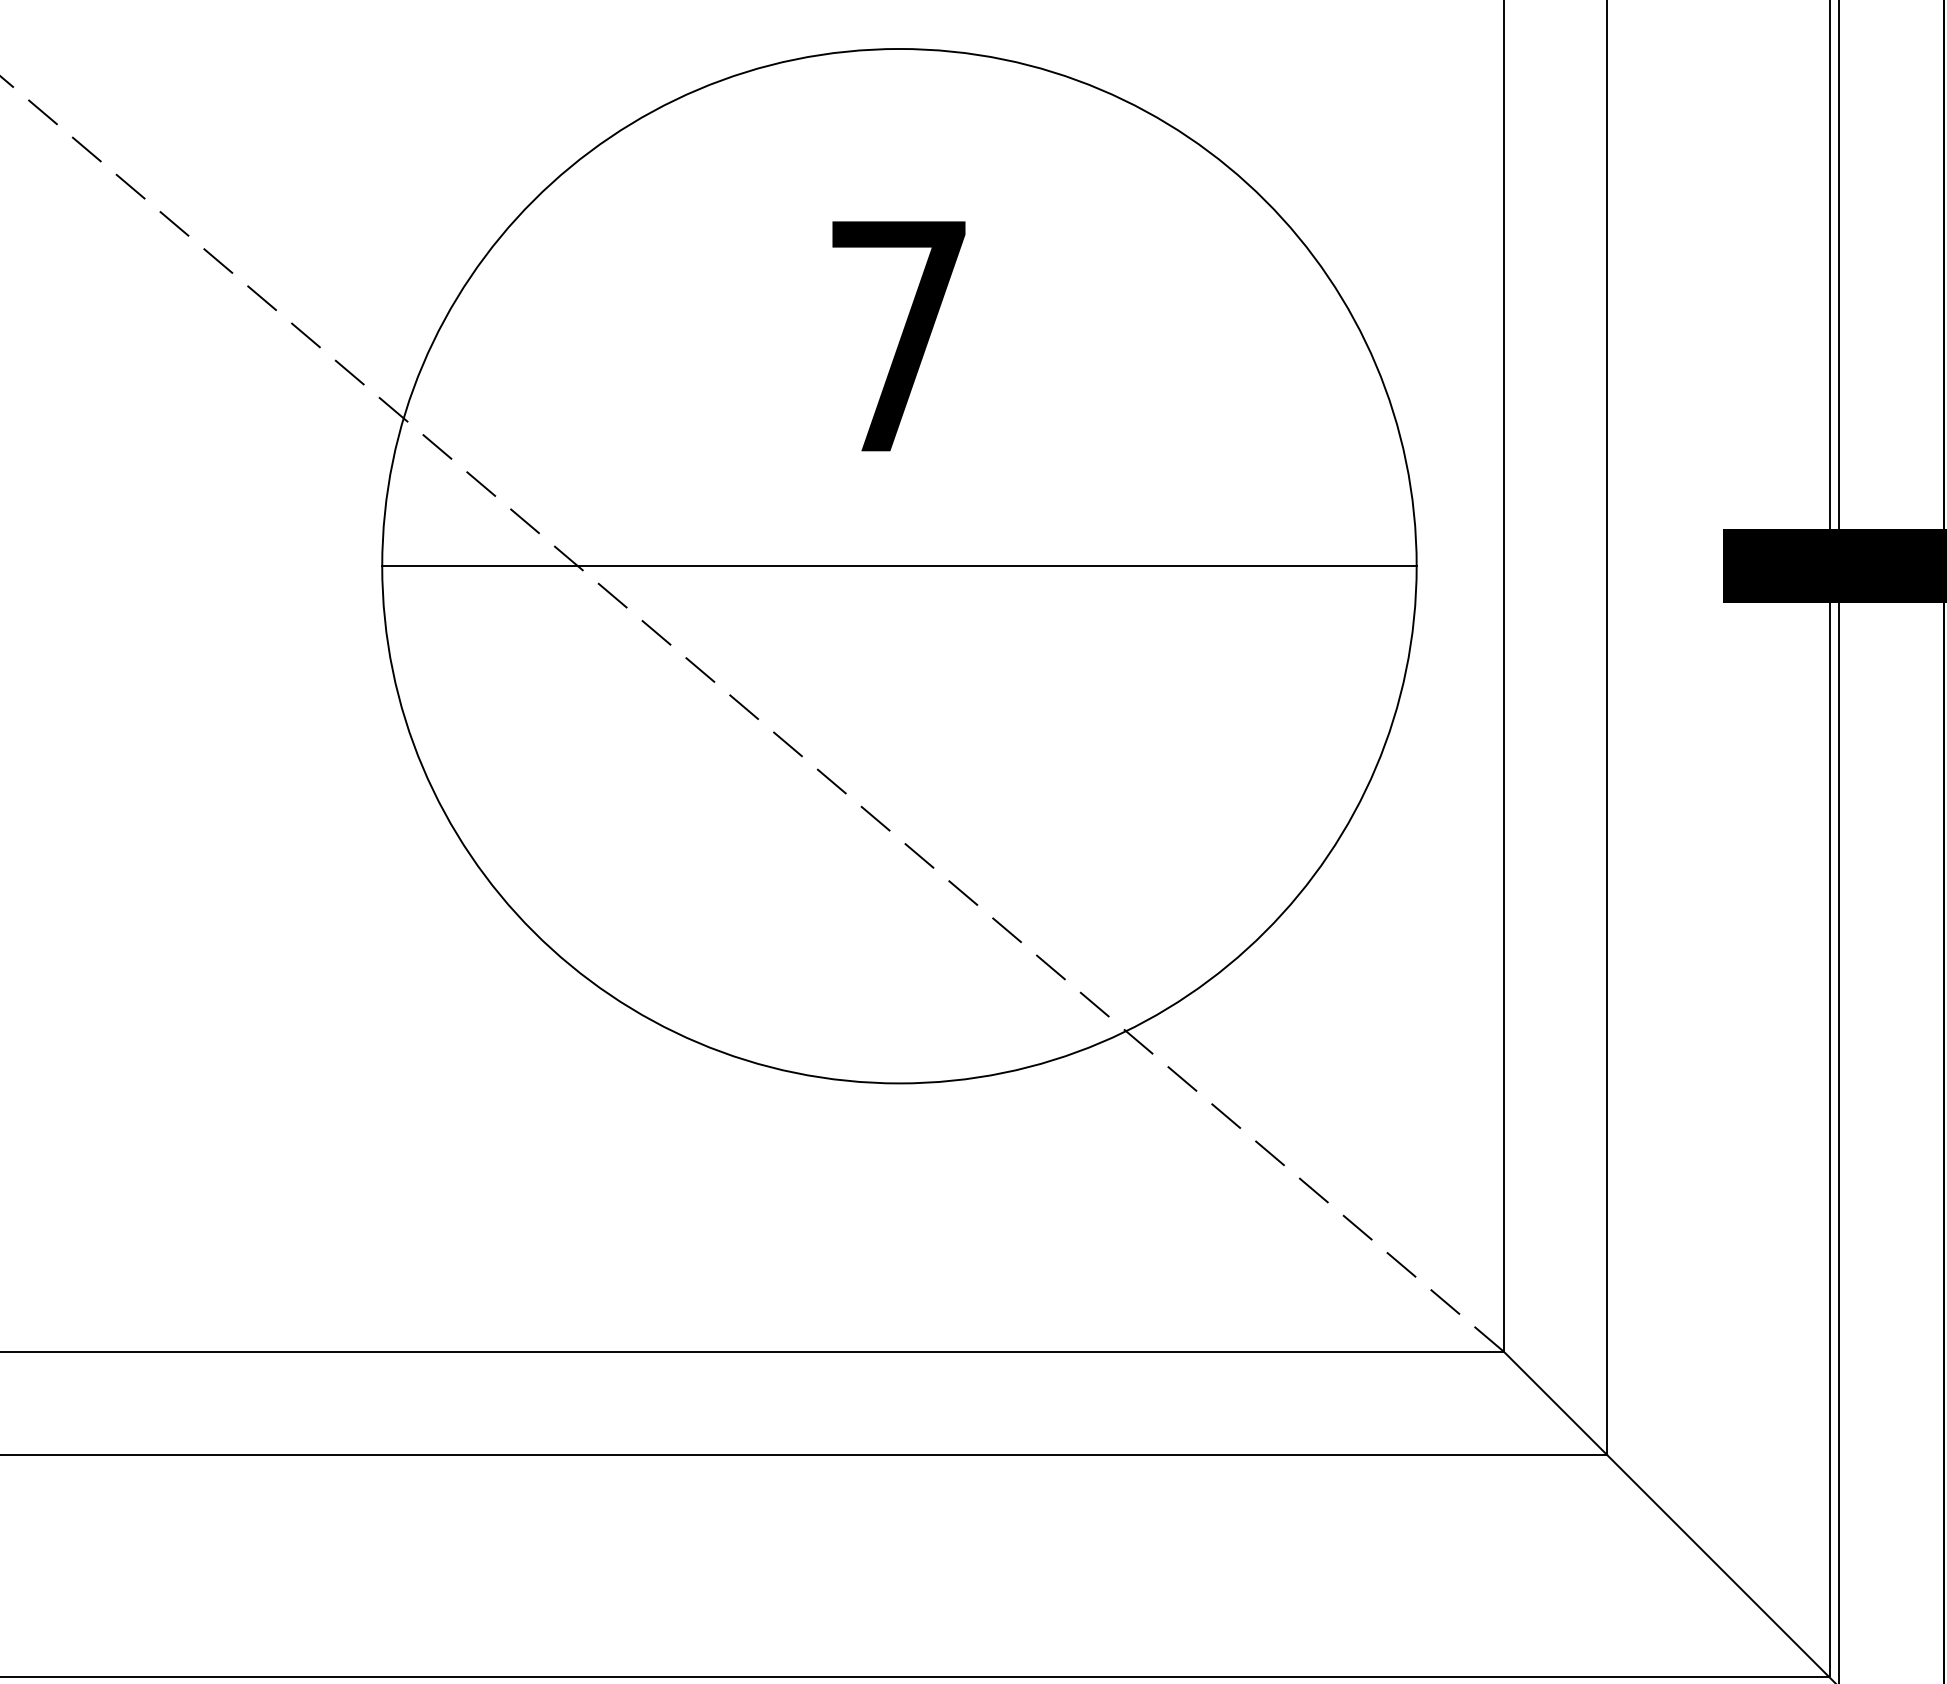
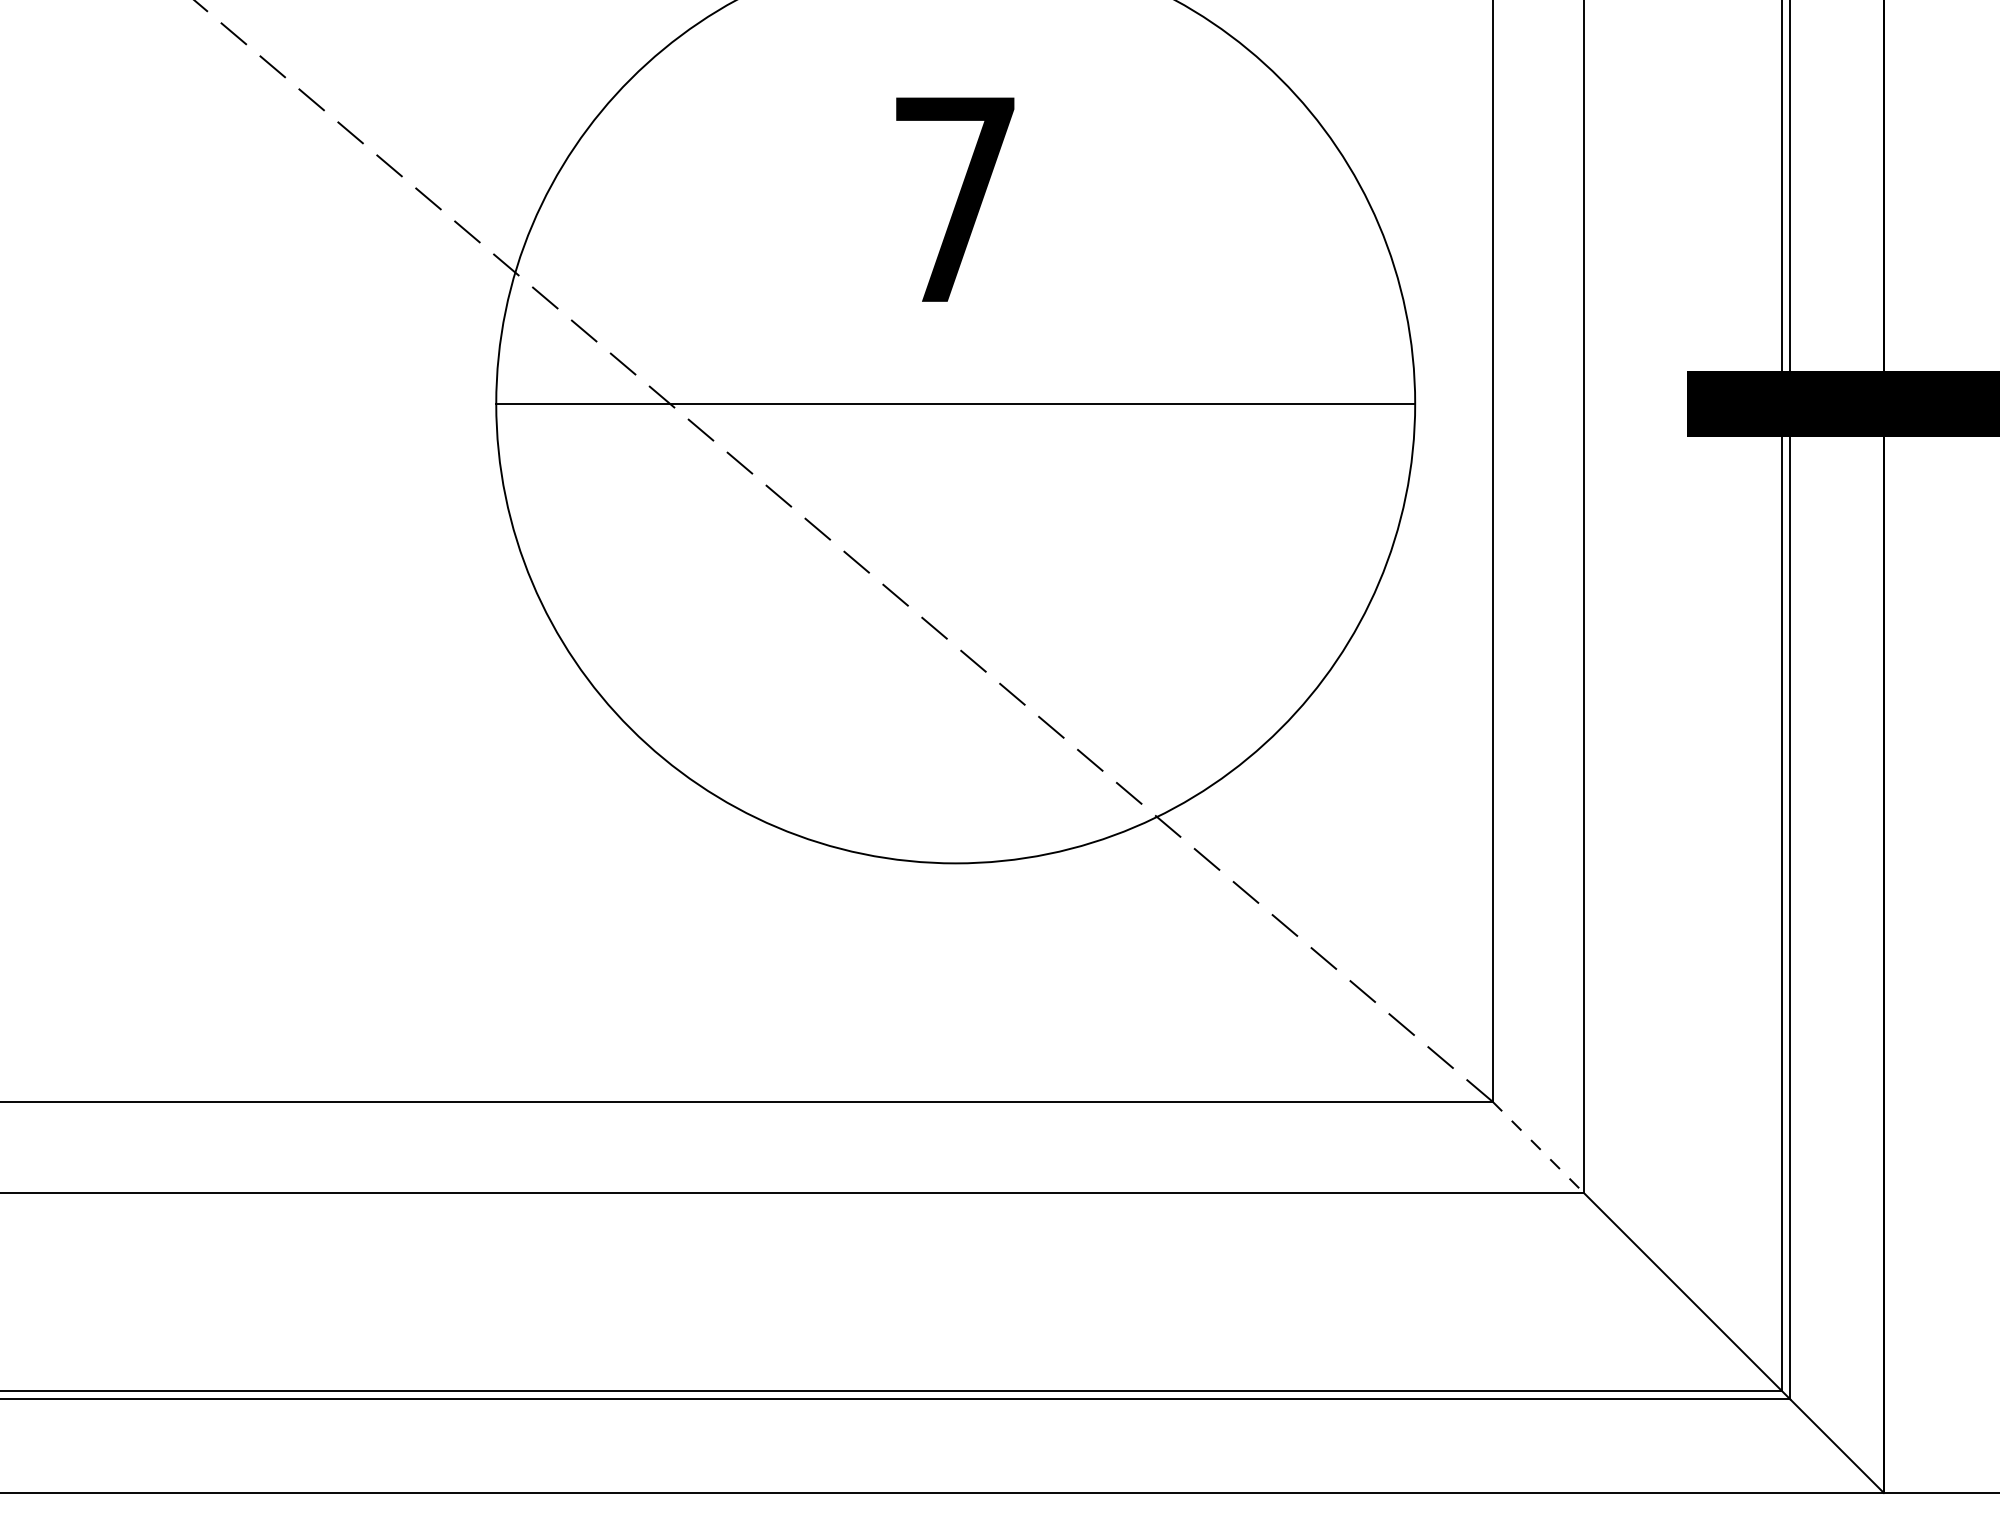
line: (1555, 1403) -> (1538, 1147), solid -> dashed

